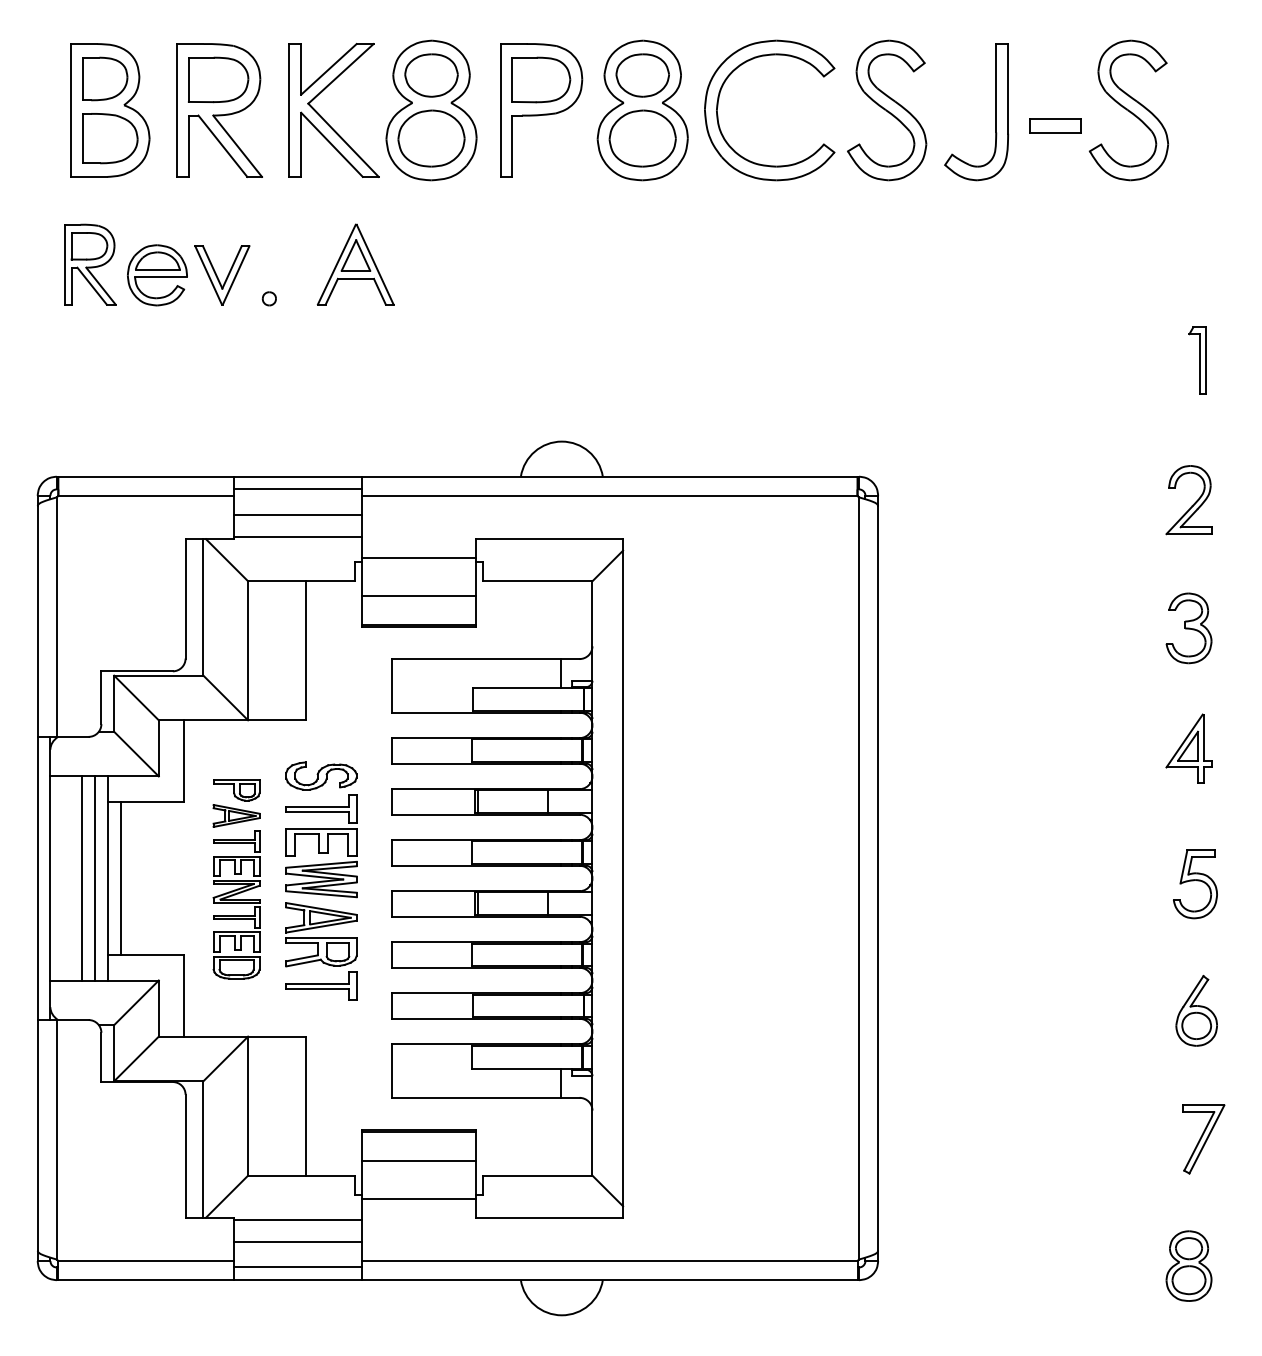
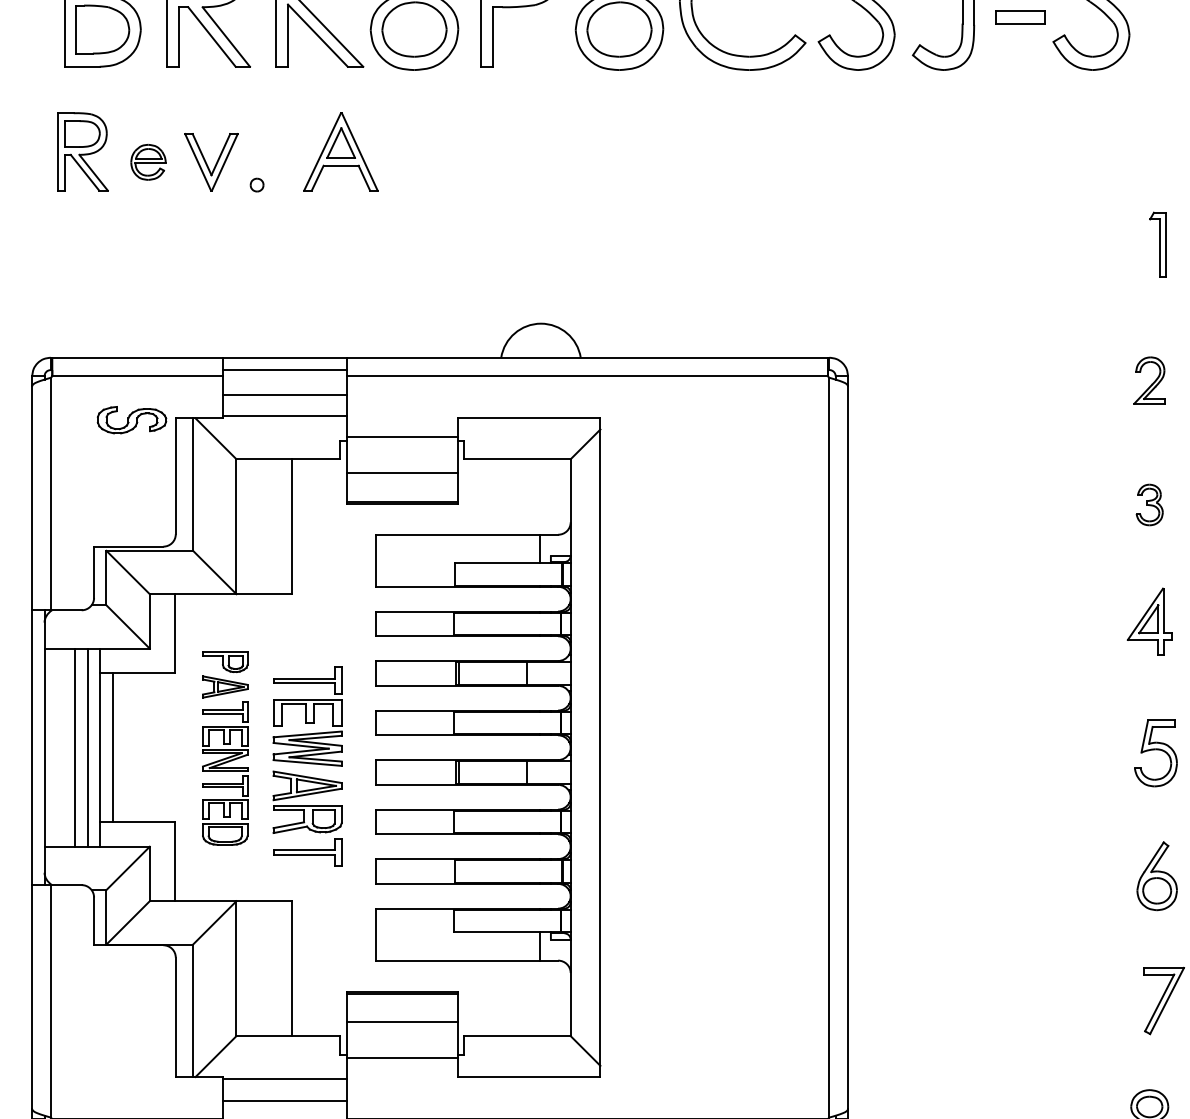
part: (157, 275) -> (148, 162), size x0.6
part: (1188, 500) -> (1149, 380), size x0.7
part: (1188, 628) -> (1149, 505), size x0.6
part: (321, 775) -> (132, 419), moved

